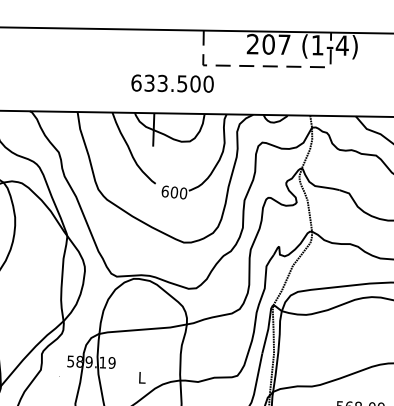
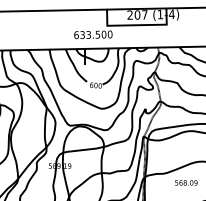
line: (267, 66) -> (137, 25), dashed -> solid

